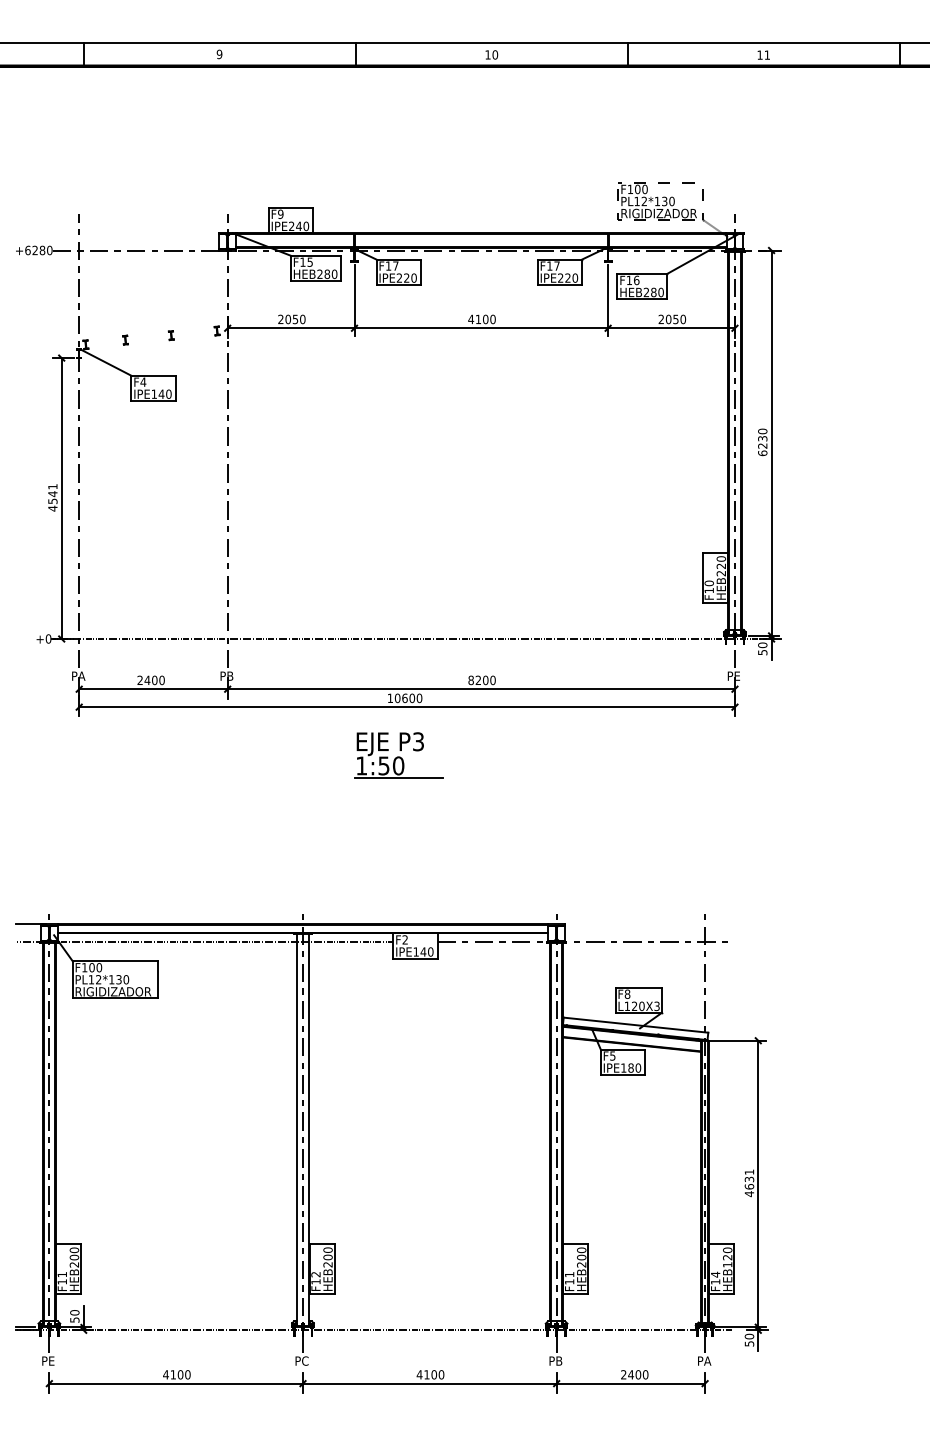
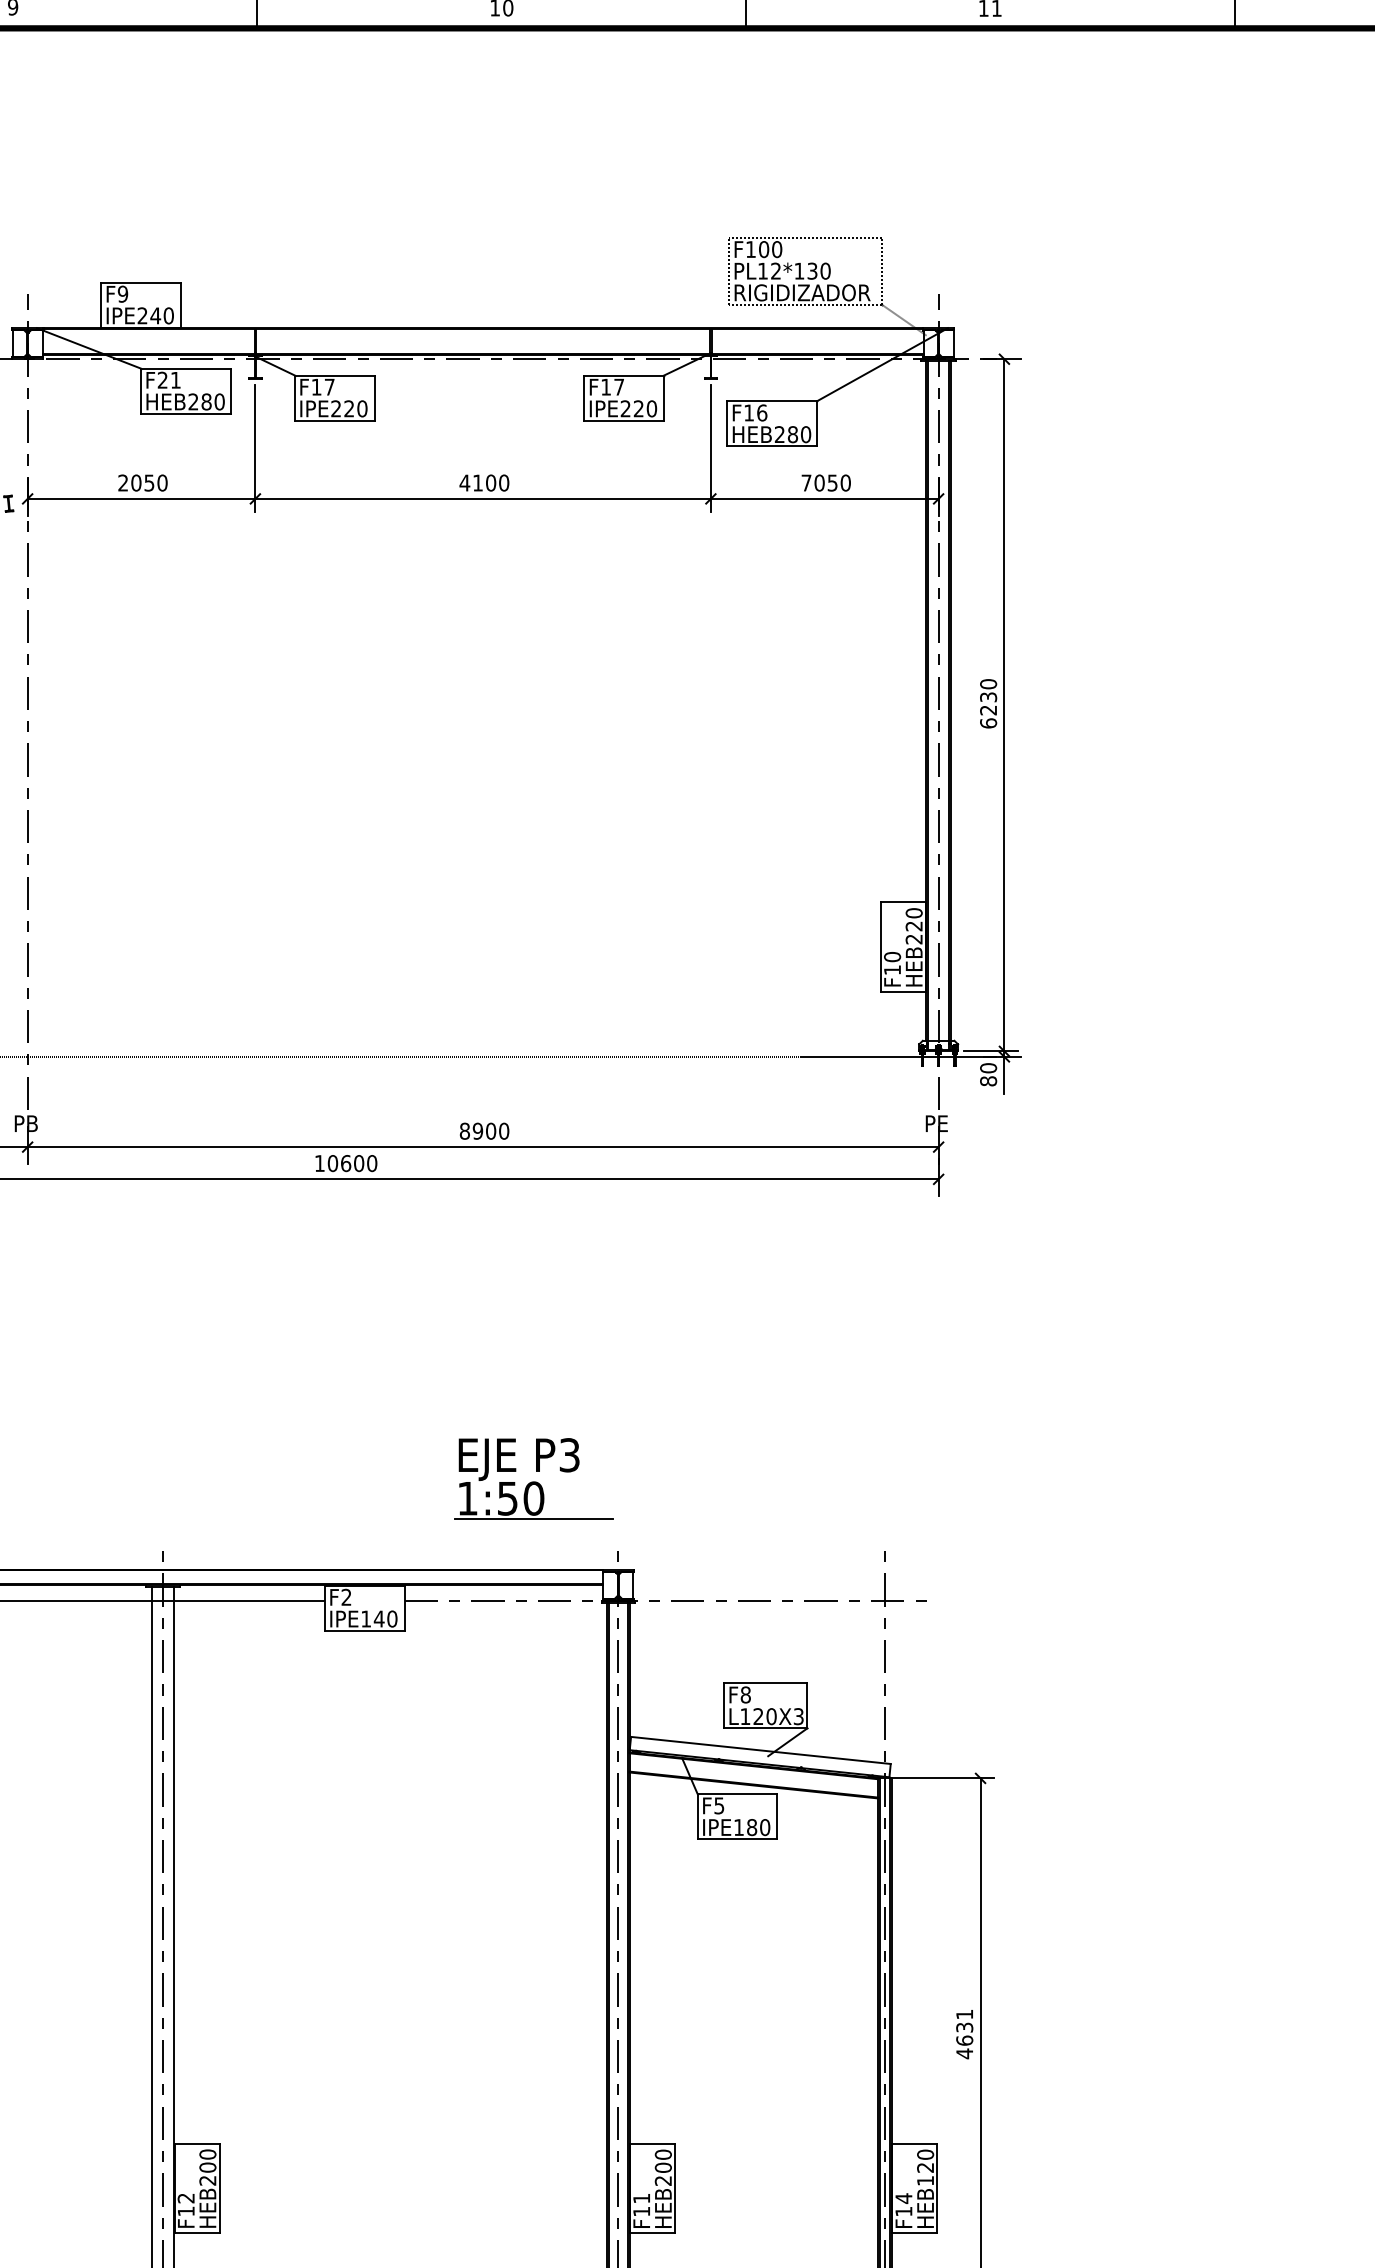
text: (306, 261) -> (169, 378), F15 -> F21
text: (660, 319) -> (804, 483), 2050 -> 7050
text: (762, 652) -> (988, 1081), 50 -> 80
text: (478, 680) -> (478, 1131), 8200 -> 8900
part: (398, 755) -> (533, 1479), moved

